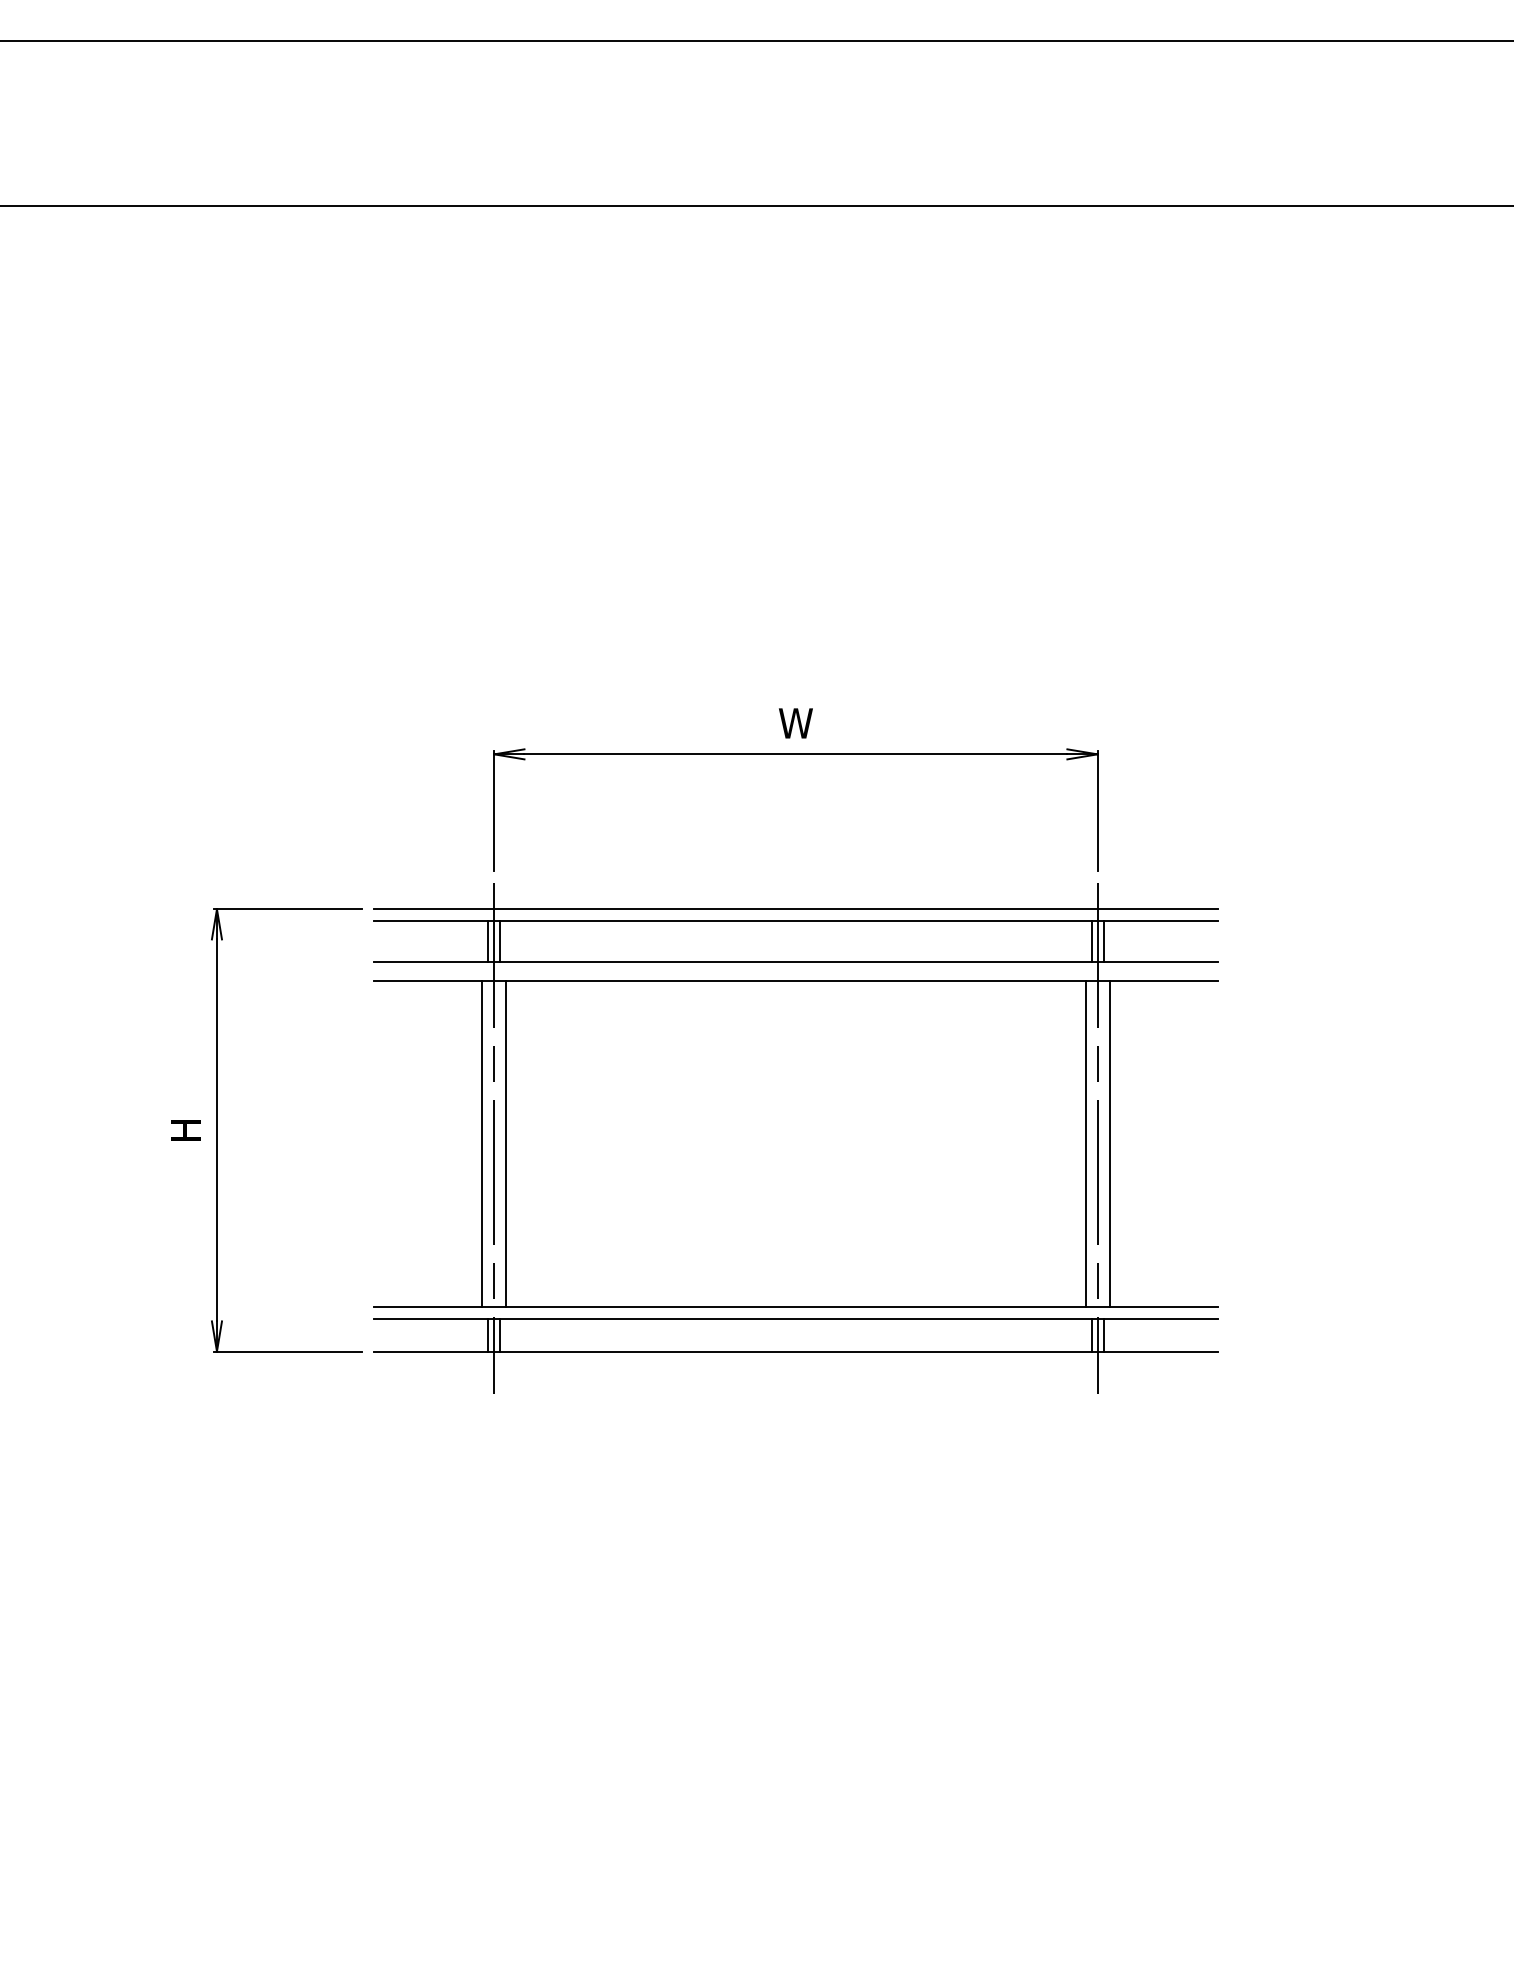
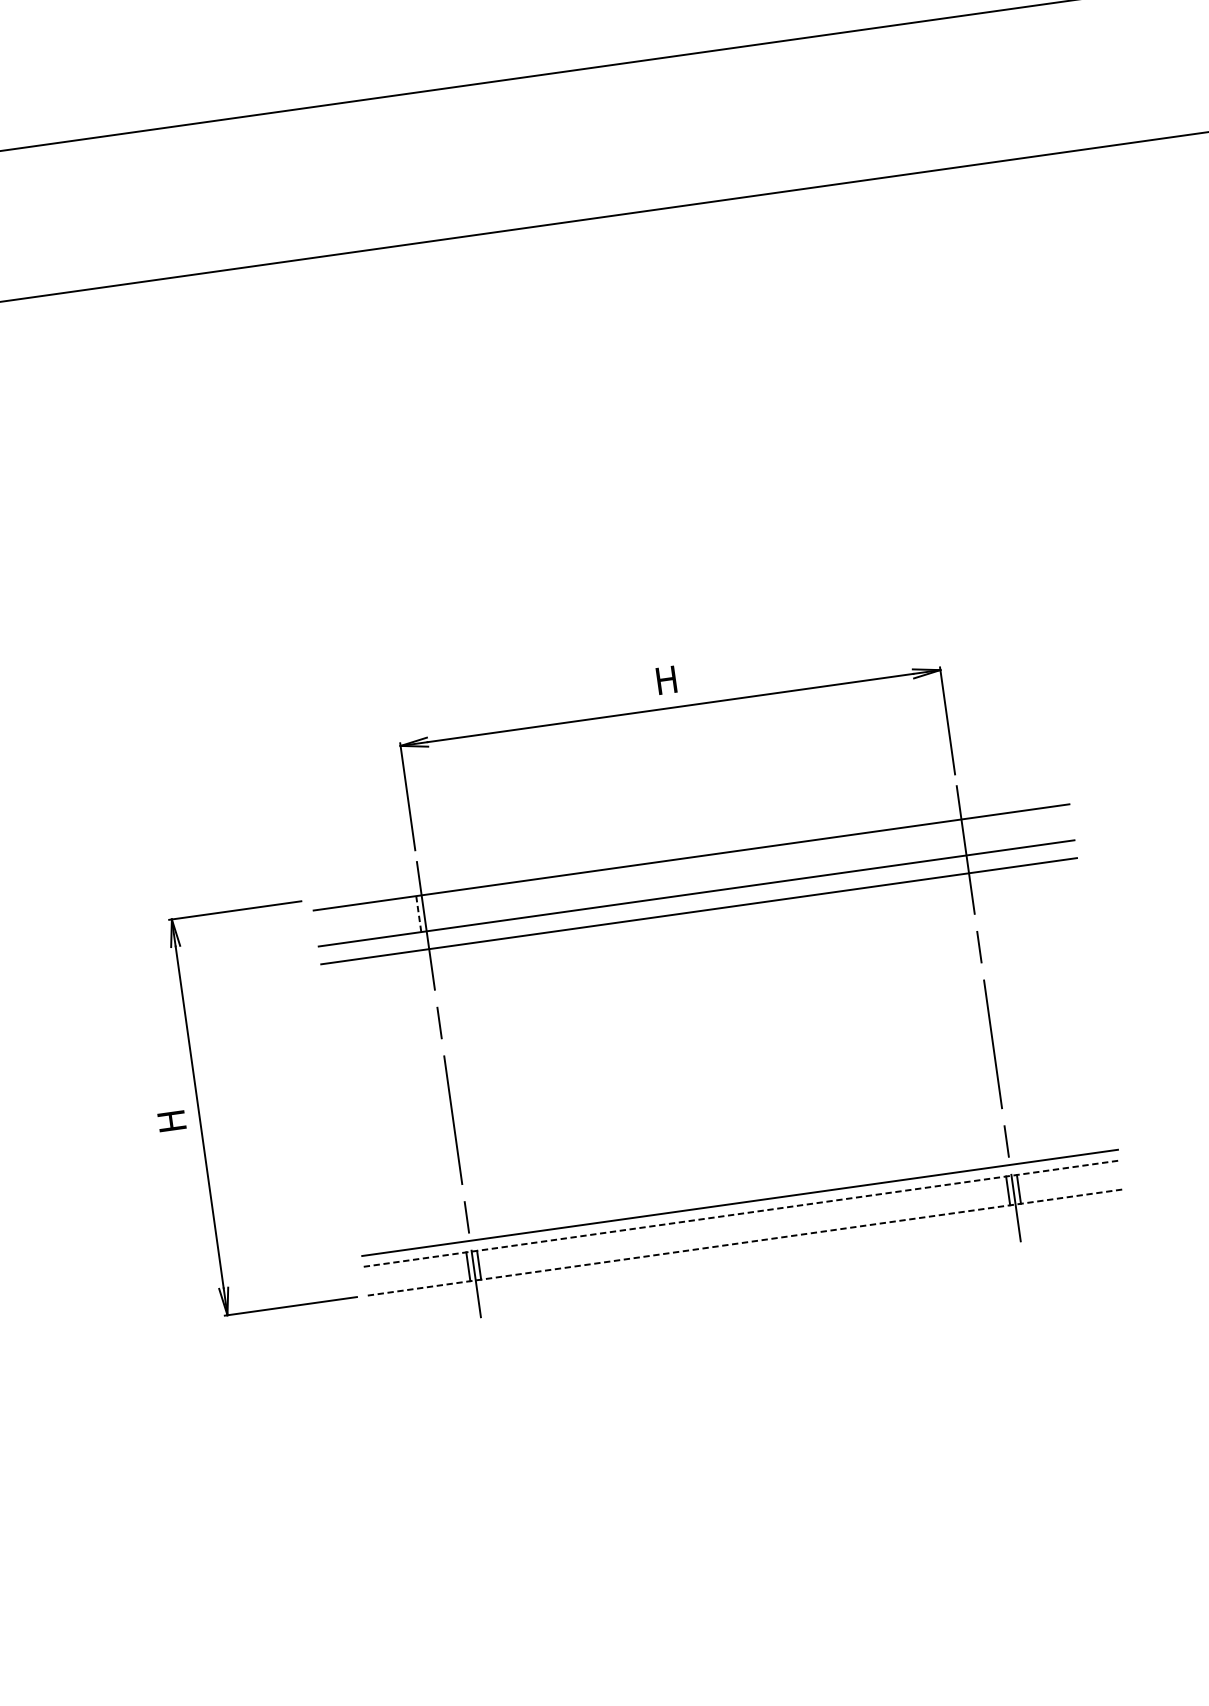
text: (795, 723) -> (666, 680), W -> H
line: (795, 909) -> (689, 846), removed
line: (488, 941) -> (418, 914), solid -> dashed
line: (500, 941) -> (429, 912), removed
line: (1091, 941) -> (958, 838), removed
line: (1103, 941) -> (969, 836), removed
line: (482, 1144) -> (439, 1096), removed
line: (506, 1144) -> (460, 1093), removed
line: (1085, 1144) -> (978, 1020), removed
line: (1109, 1144) -> (1000, 1017), removed
line: (796, 1319) -> (742, 1213), solid -> dashed
line: (796, 1351) -> (746, 1242), solid -> dashed

